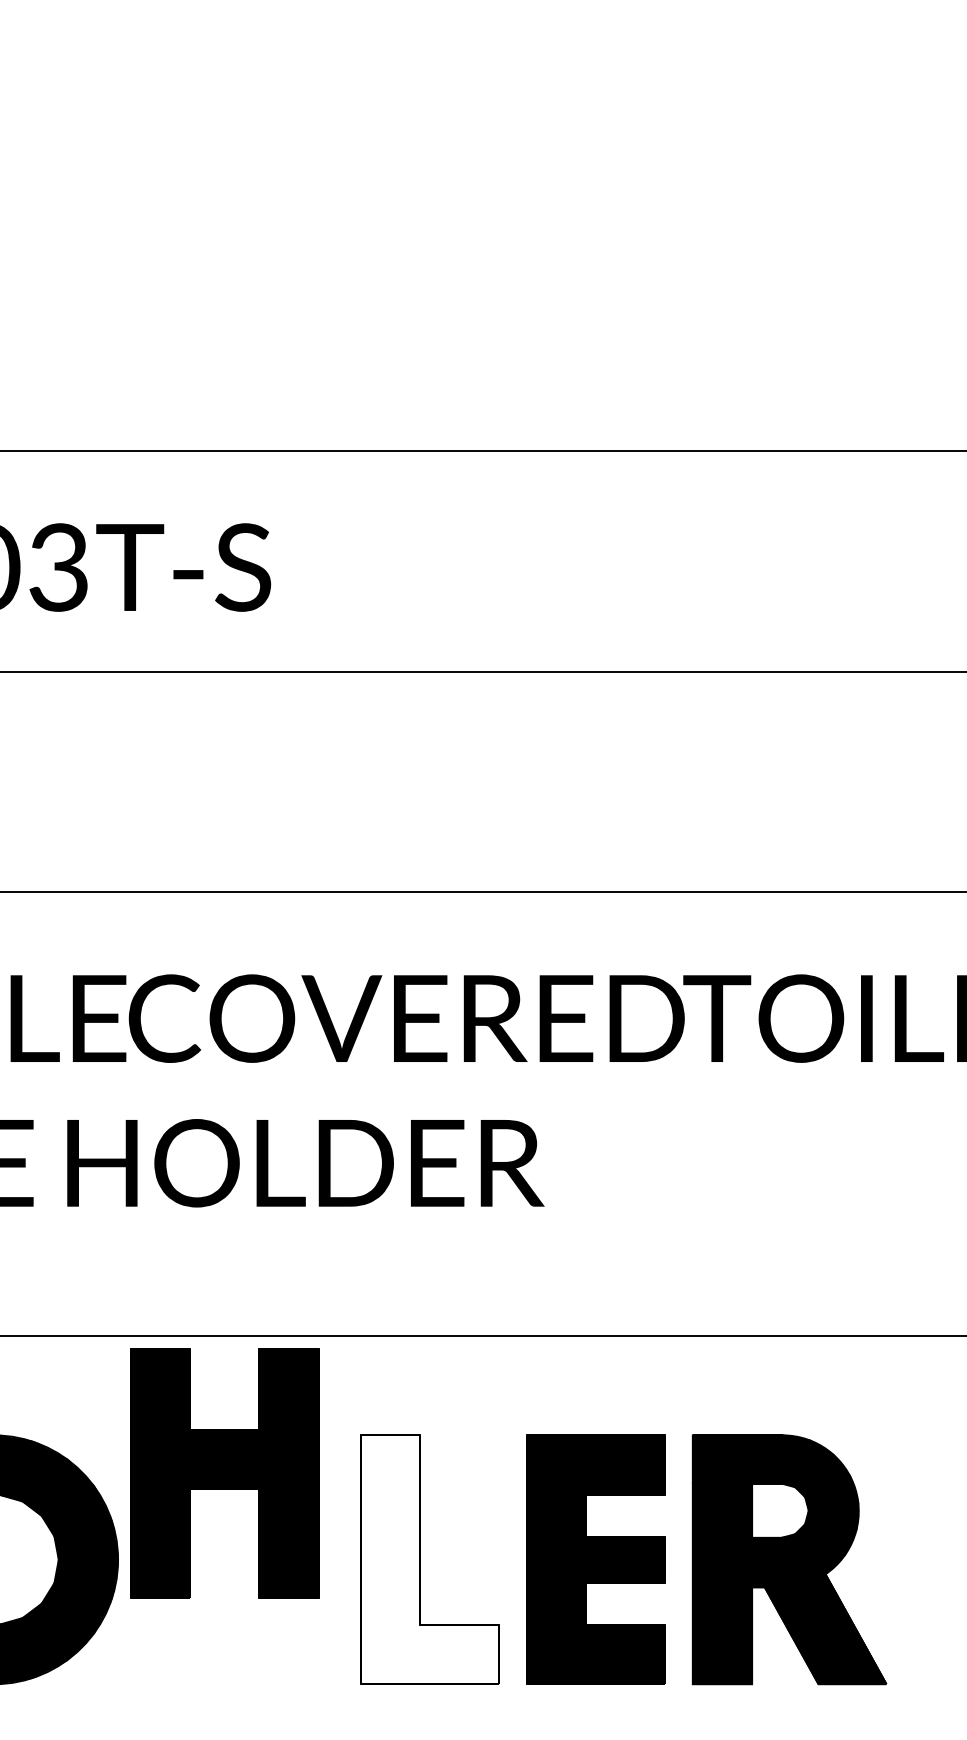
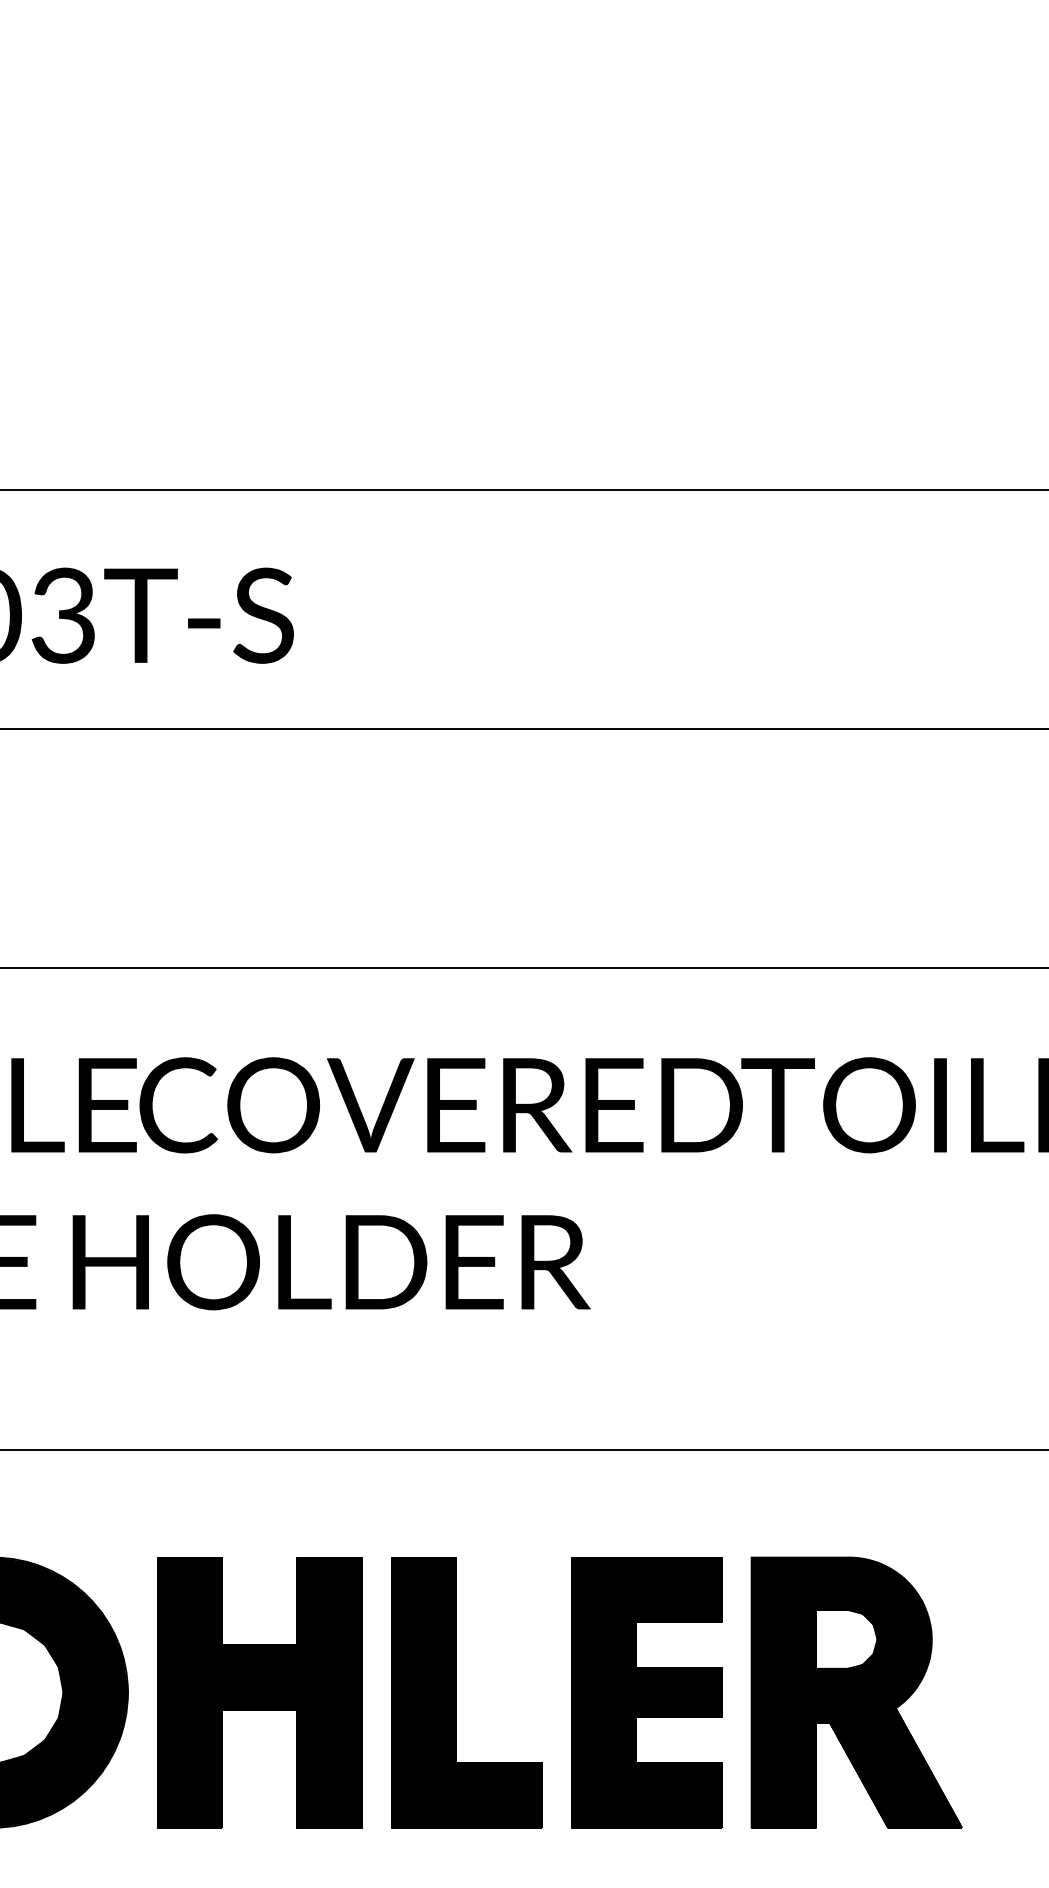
part: (224, 1473) -> (259, 1692), moved
fill: (430, 1559) -> (466, 1692), added

